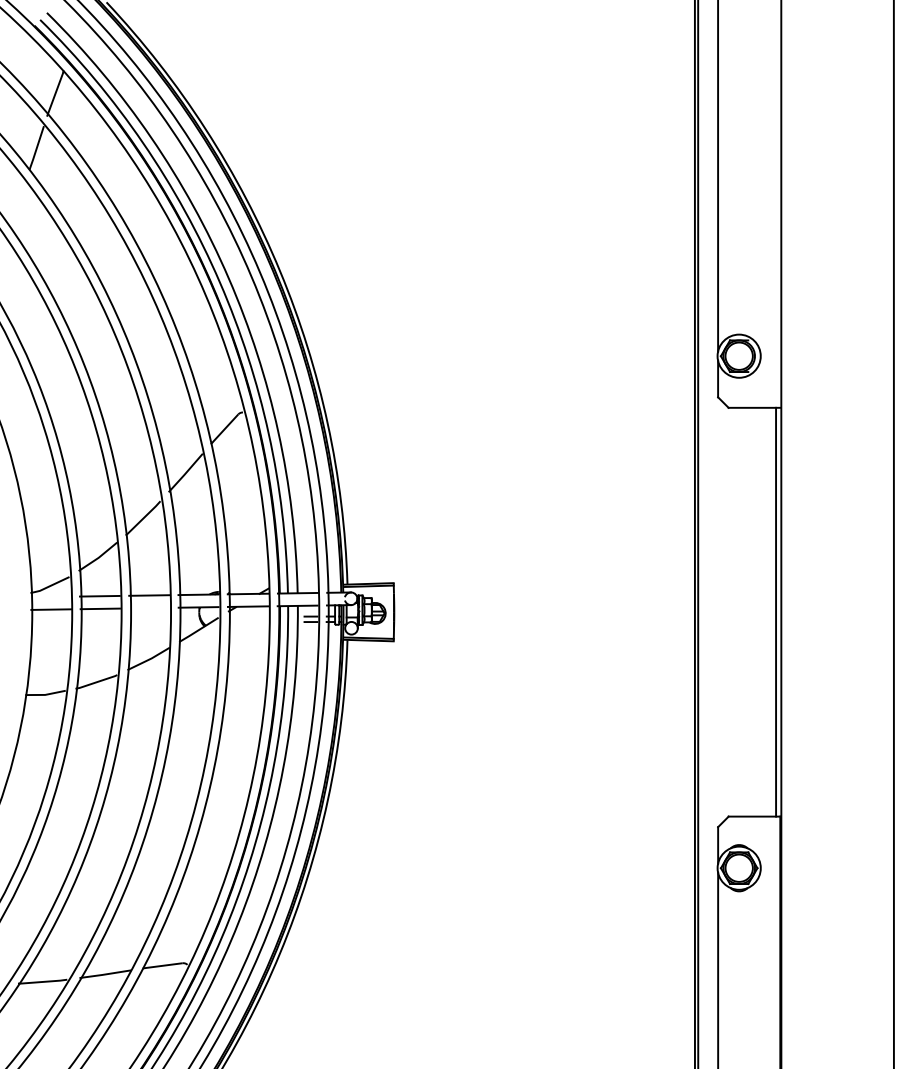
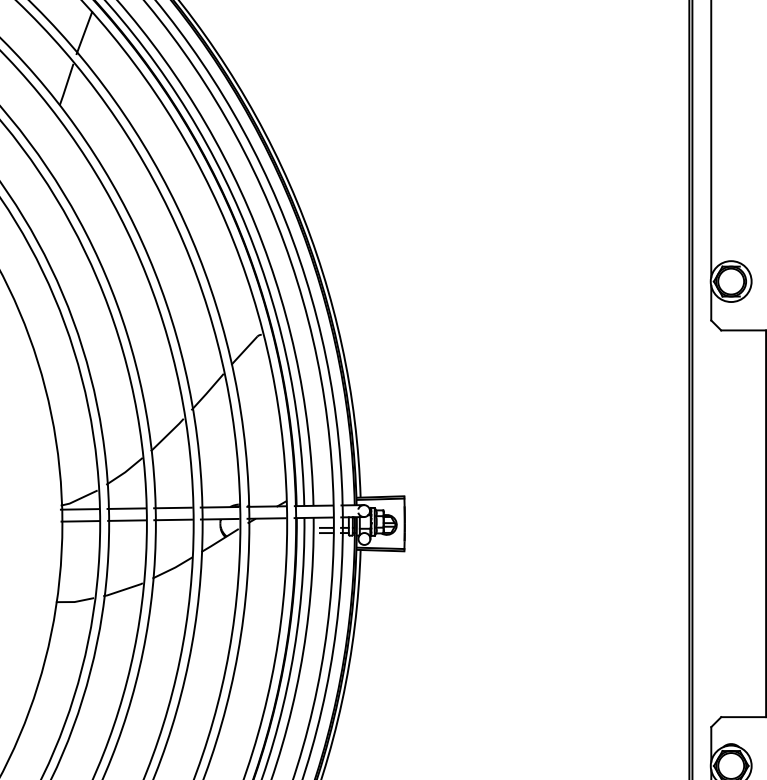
line: (50, 596) -> (79, 508), added
line: (149, 607) -> (173, 519), added

